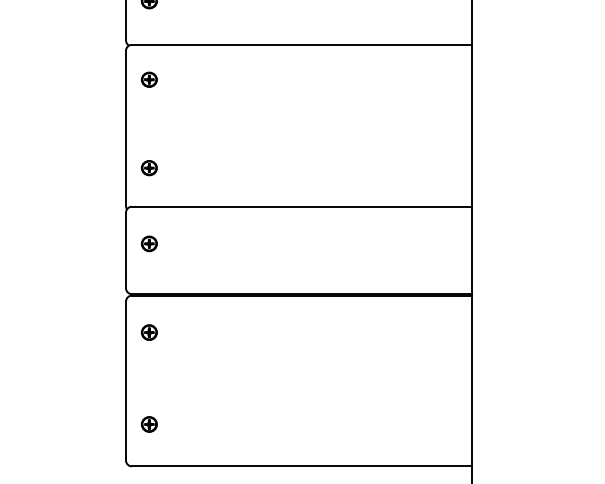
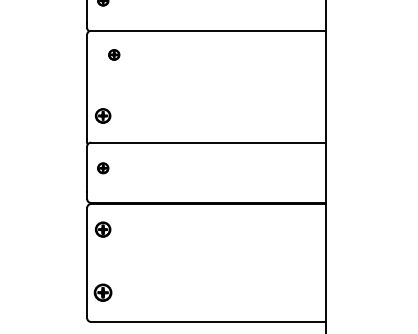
part: (149, 79) -> (114, 54), moved
part: (149, 167) -> (103, 115), size x1.4
part: (149, 332) -> (103, 229), size x1.4
part: (149, 425) -> (103, 293), size x1.6

